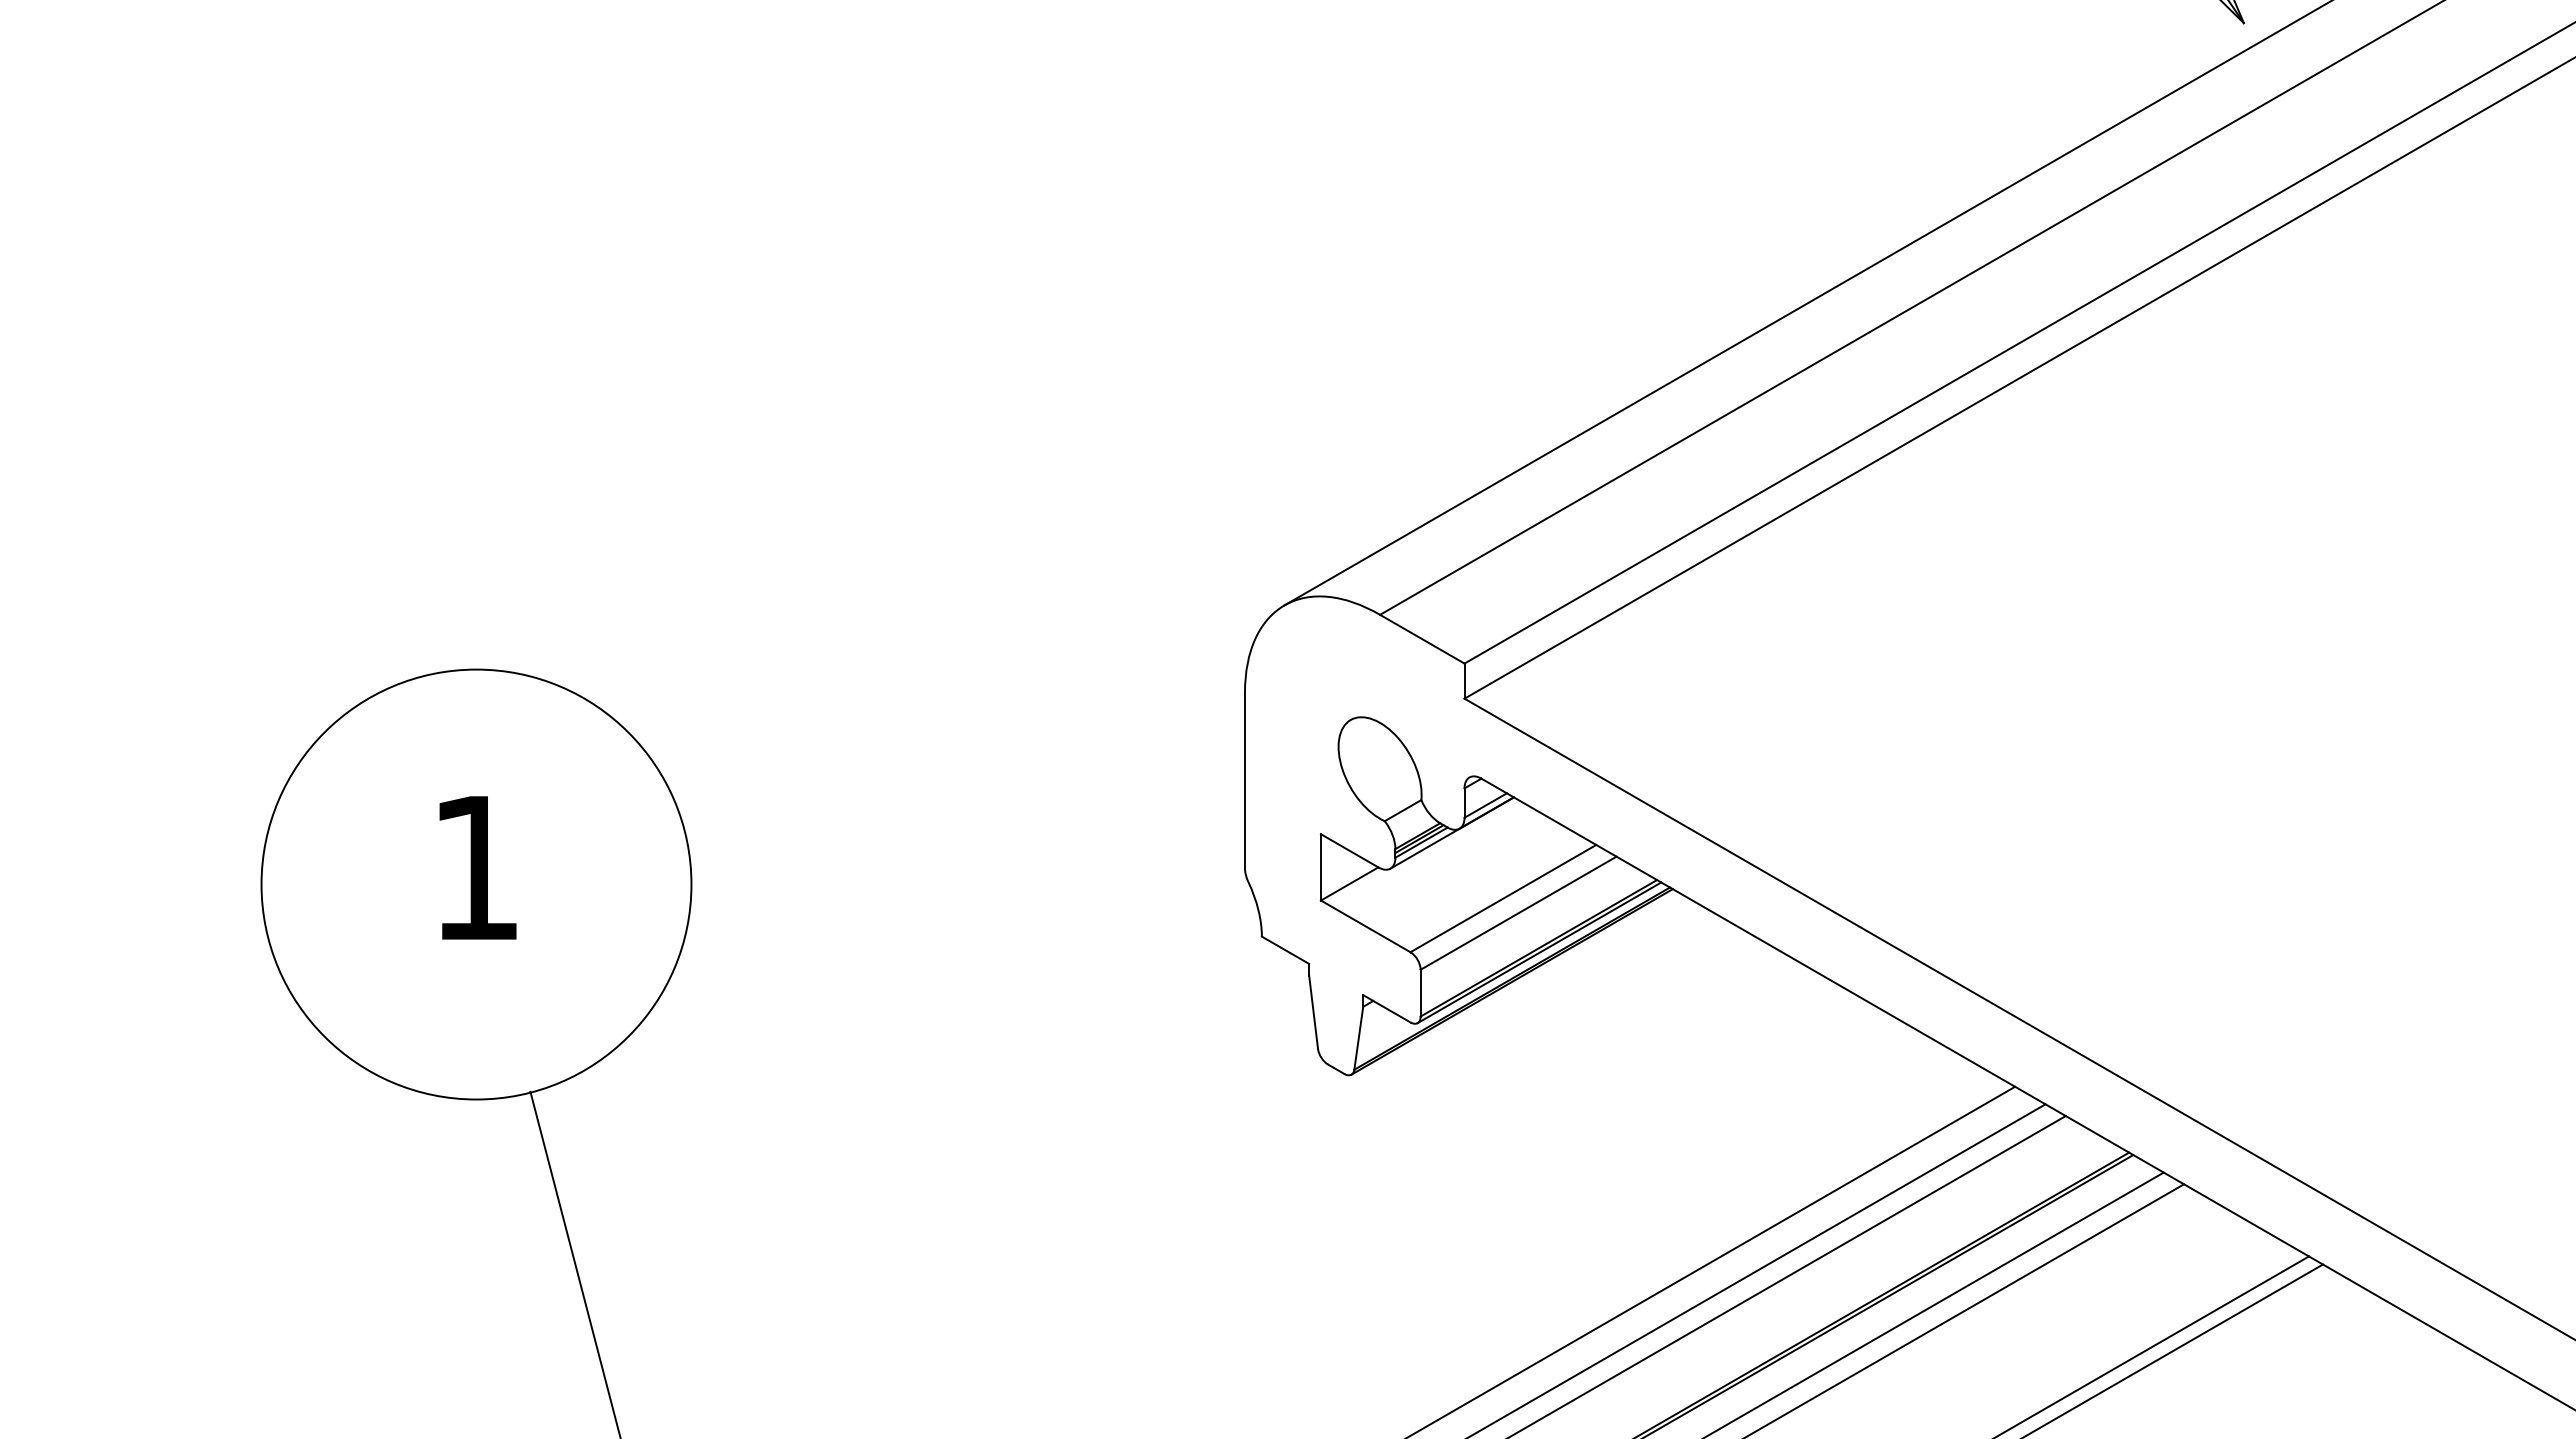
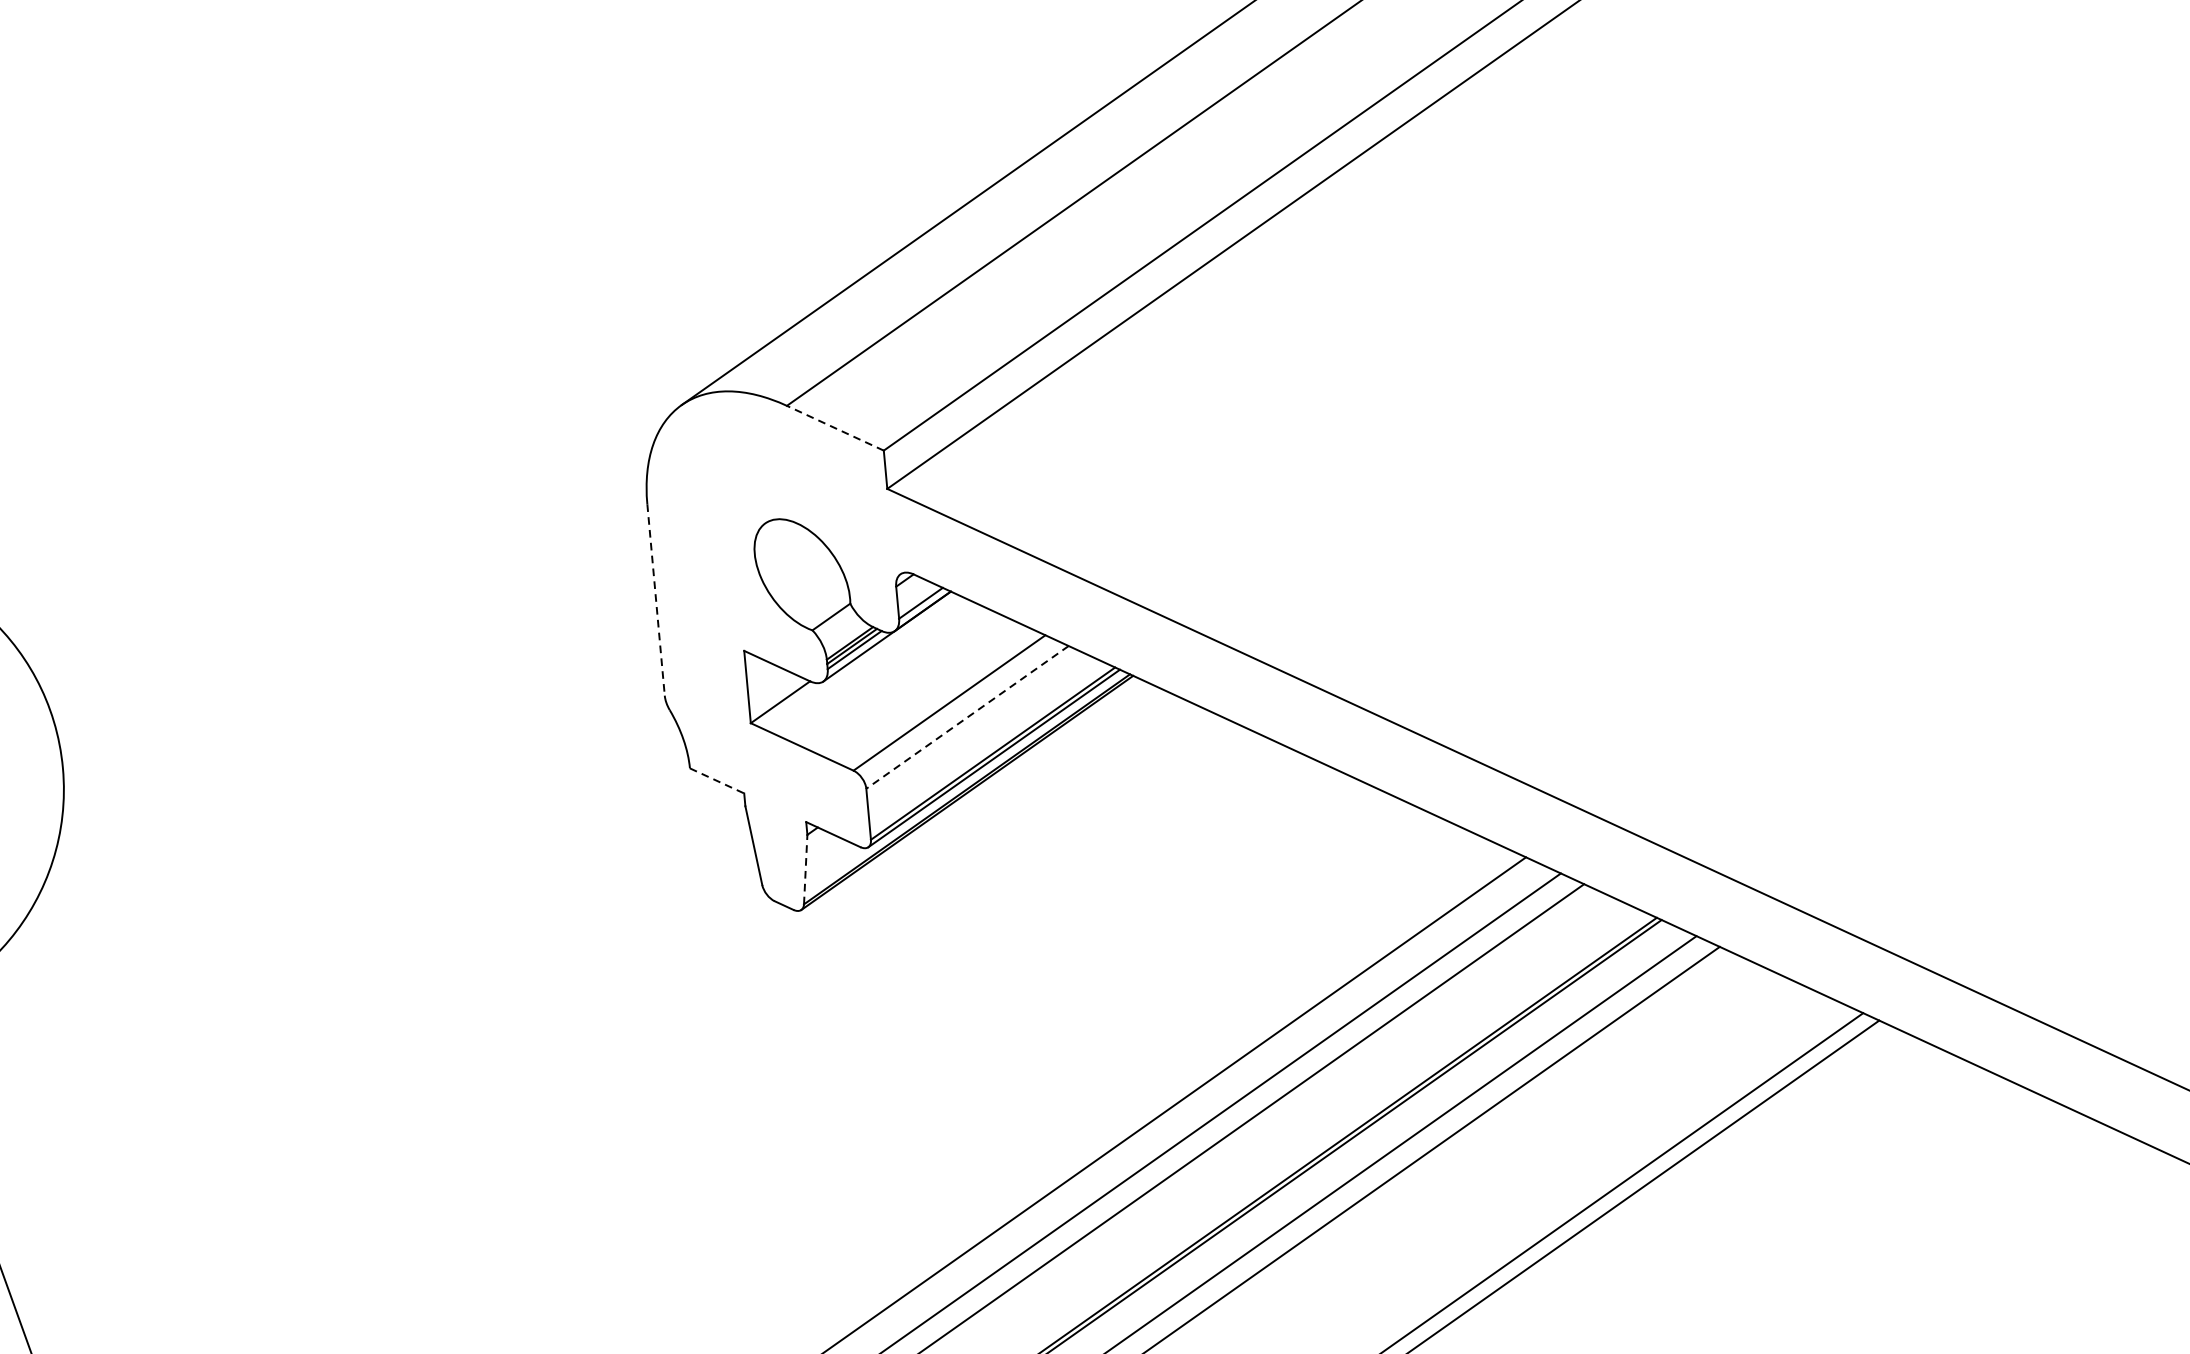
line: (1422, 639) -> (835, 428), solid -> dashed
line: (1244, 780) -> (655, 599), solid -> dashed
line: (1518, 913) -> (967, 717), solid -> dashed
line: (1285, 950) -> (717, 781), solid -> dashed
line: (1358, 1038) -> (805, 869), solid -> dashed

